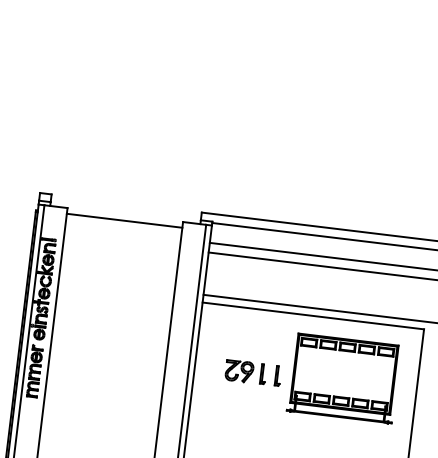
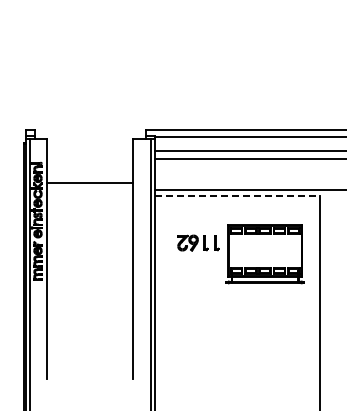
line: (124, 220) -> (90, 182), moved
line: (313, 315) -> (237, 195), solid -> dashed
part: (342, 378) -> (264, 254), moved

